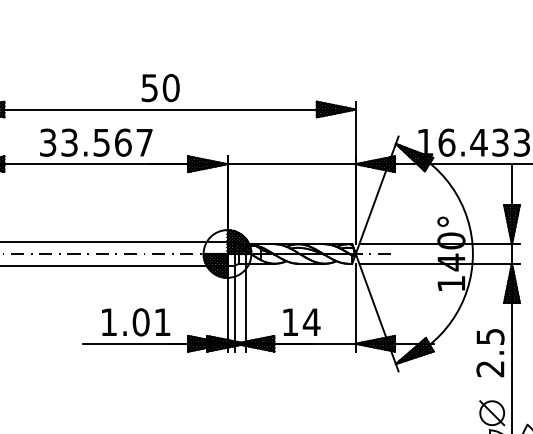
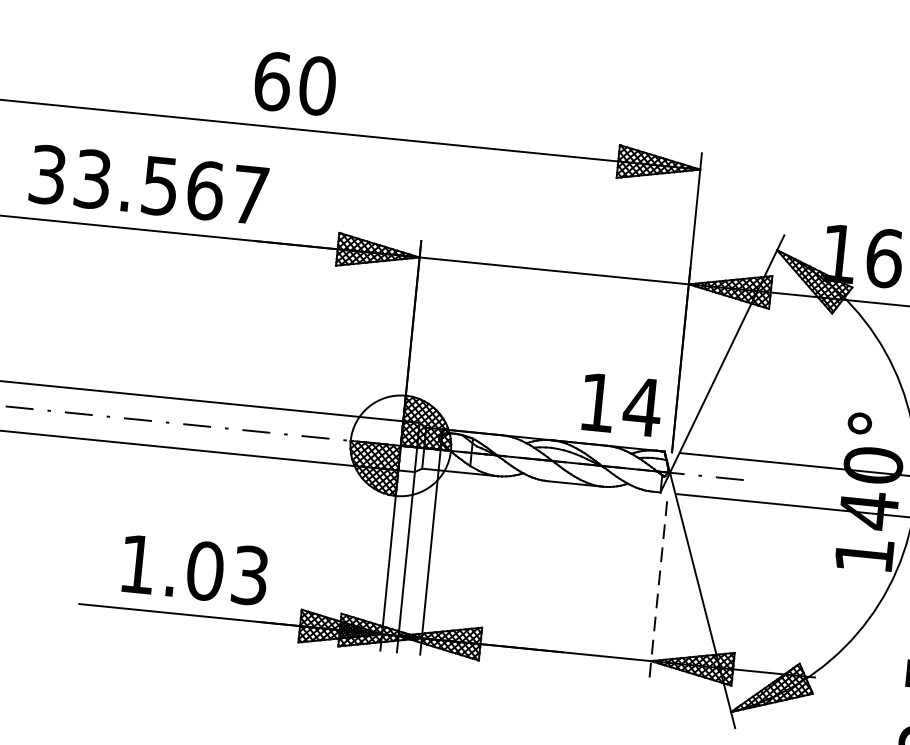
text: (149, 88) -> (271, 82), 50 -> 60
line: (355, 307) -> (658, 584), solid -> dashed
text: (301, 321) -> (621, 403), moved
text: (162, 322) -> (250, 575), 1.01 -> 1.03

